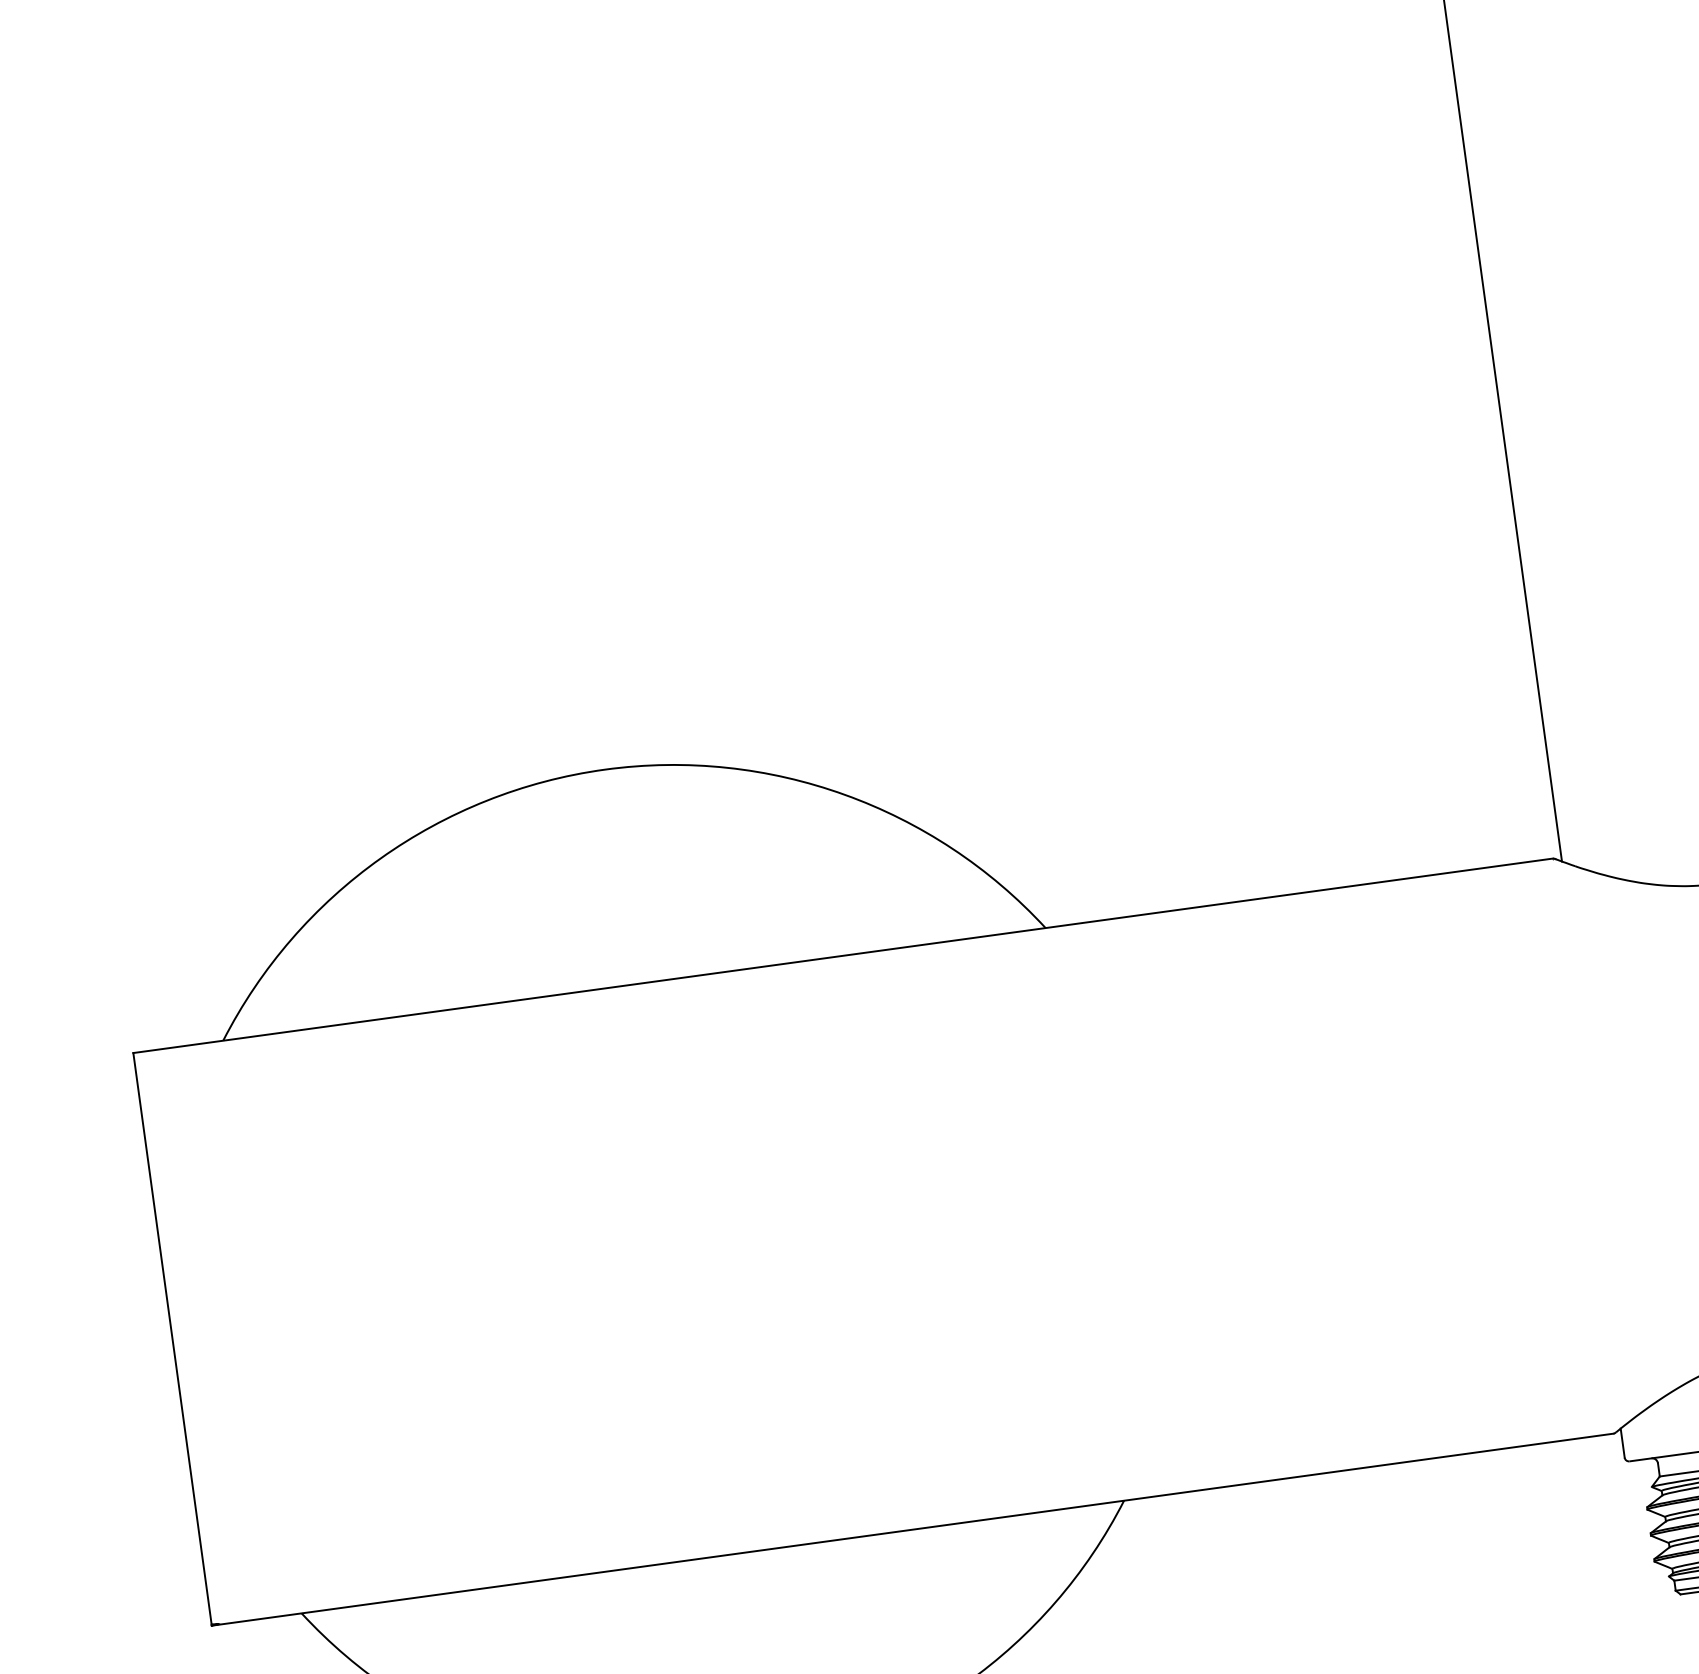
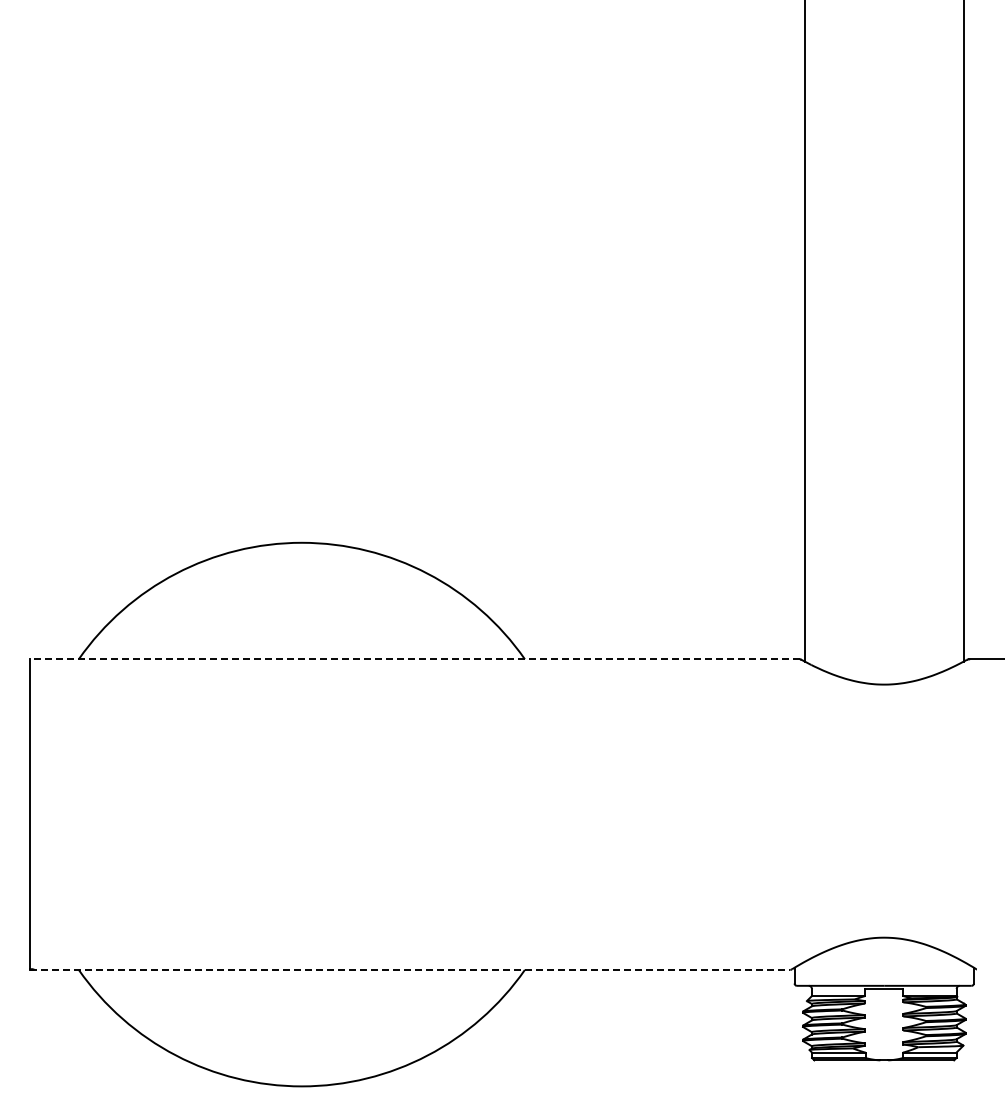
line: (843, 956) -> (415, 659), solid -> dashed
line: (913, 1528) -> (410, 969), solid -> dashed

